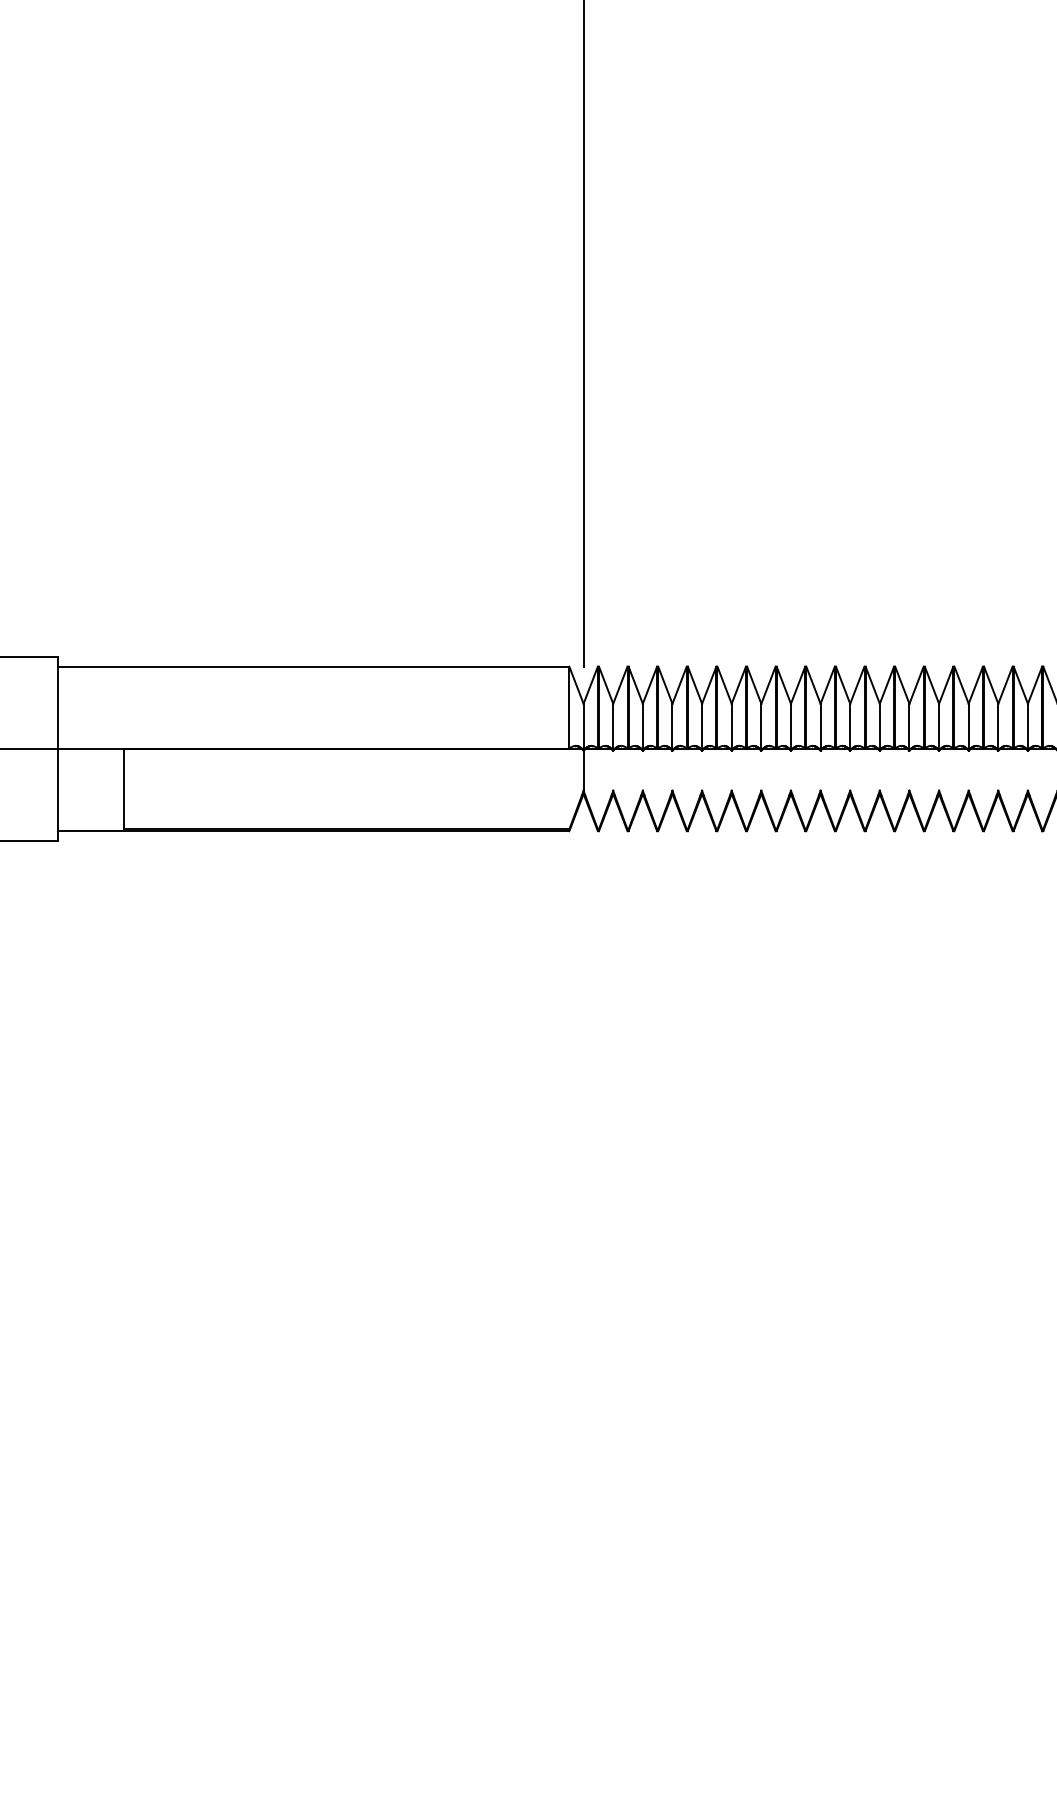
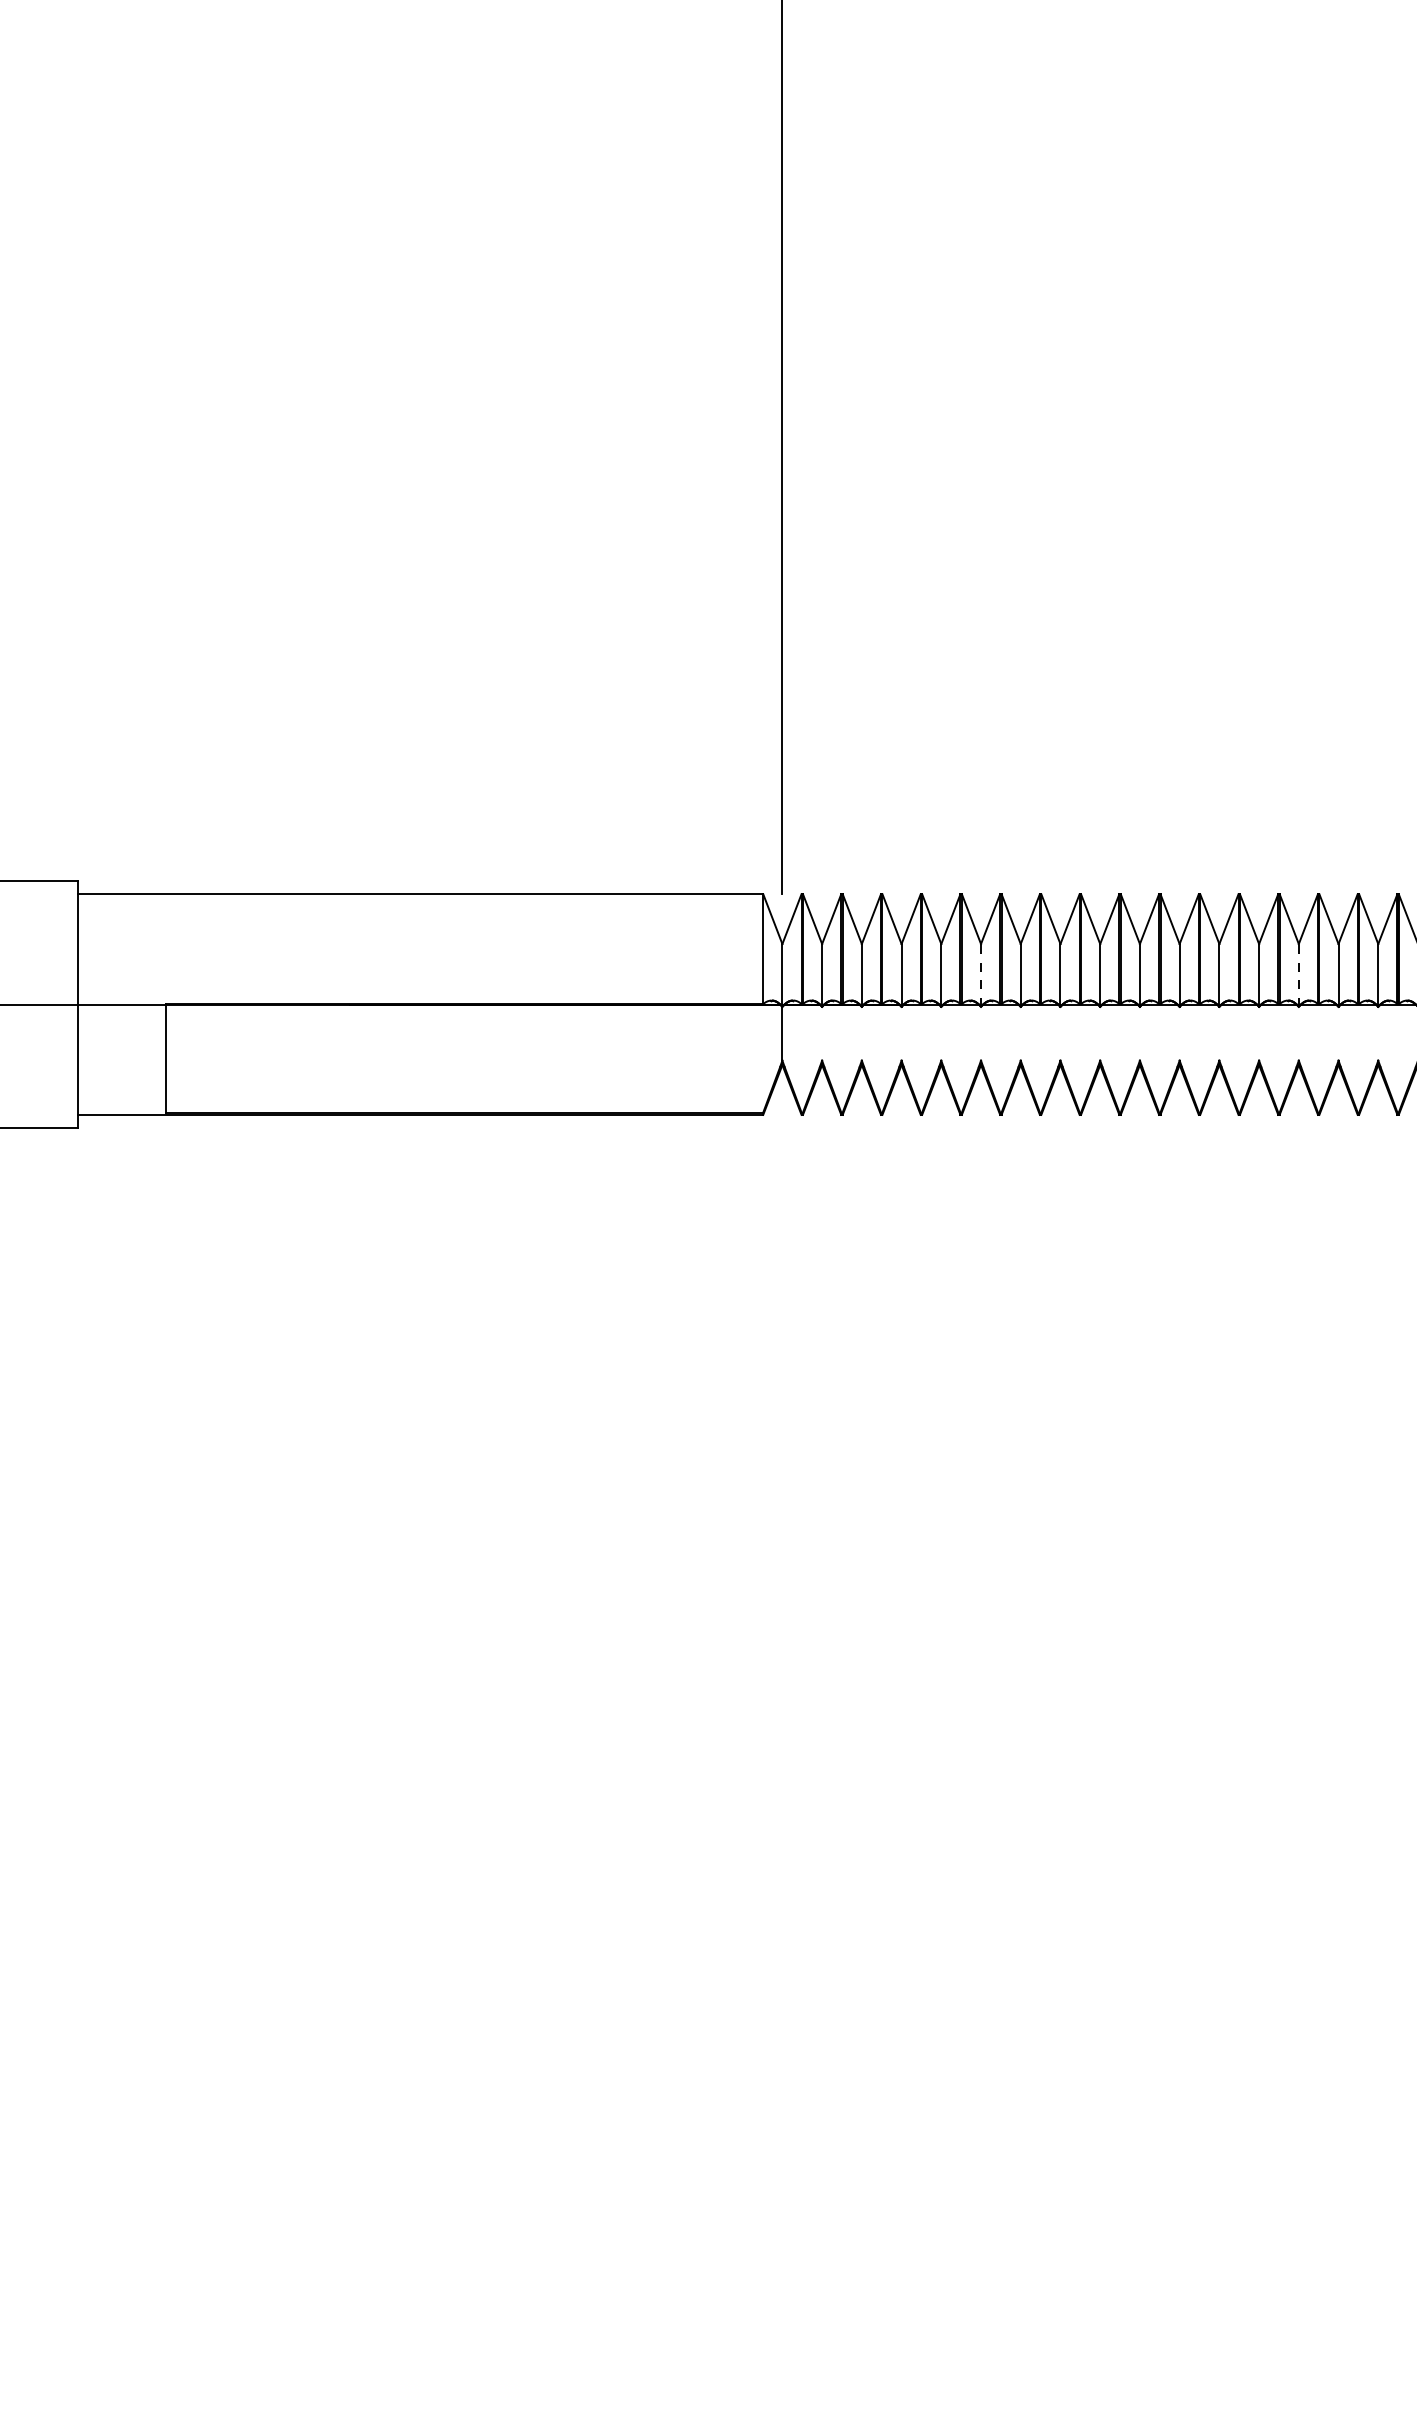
line: (732, 726) -> (981, 974), solid -> dashed
line: (968, 726) -> (1298, 974), solid -> dashed

